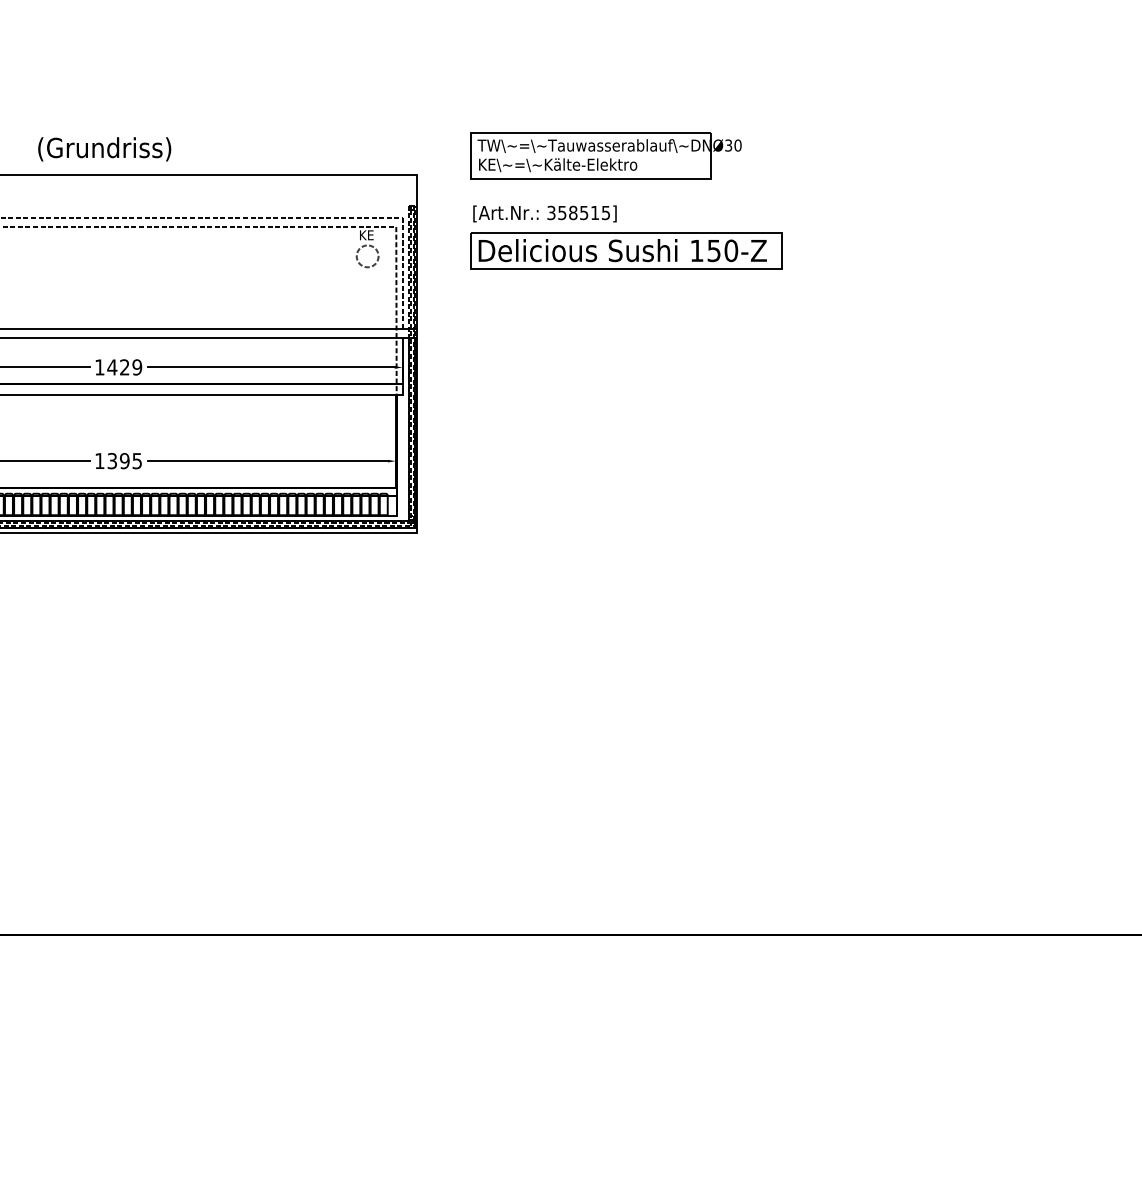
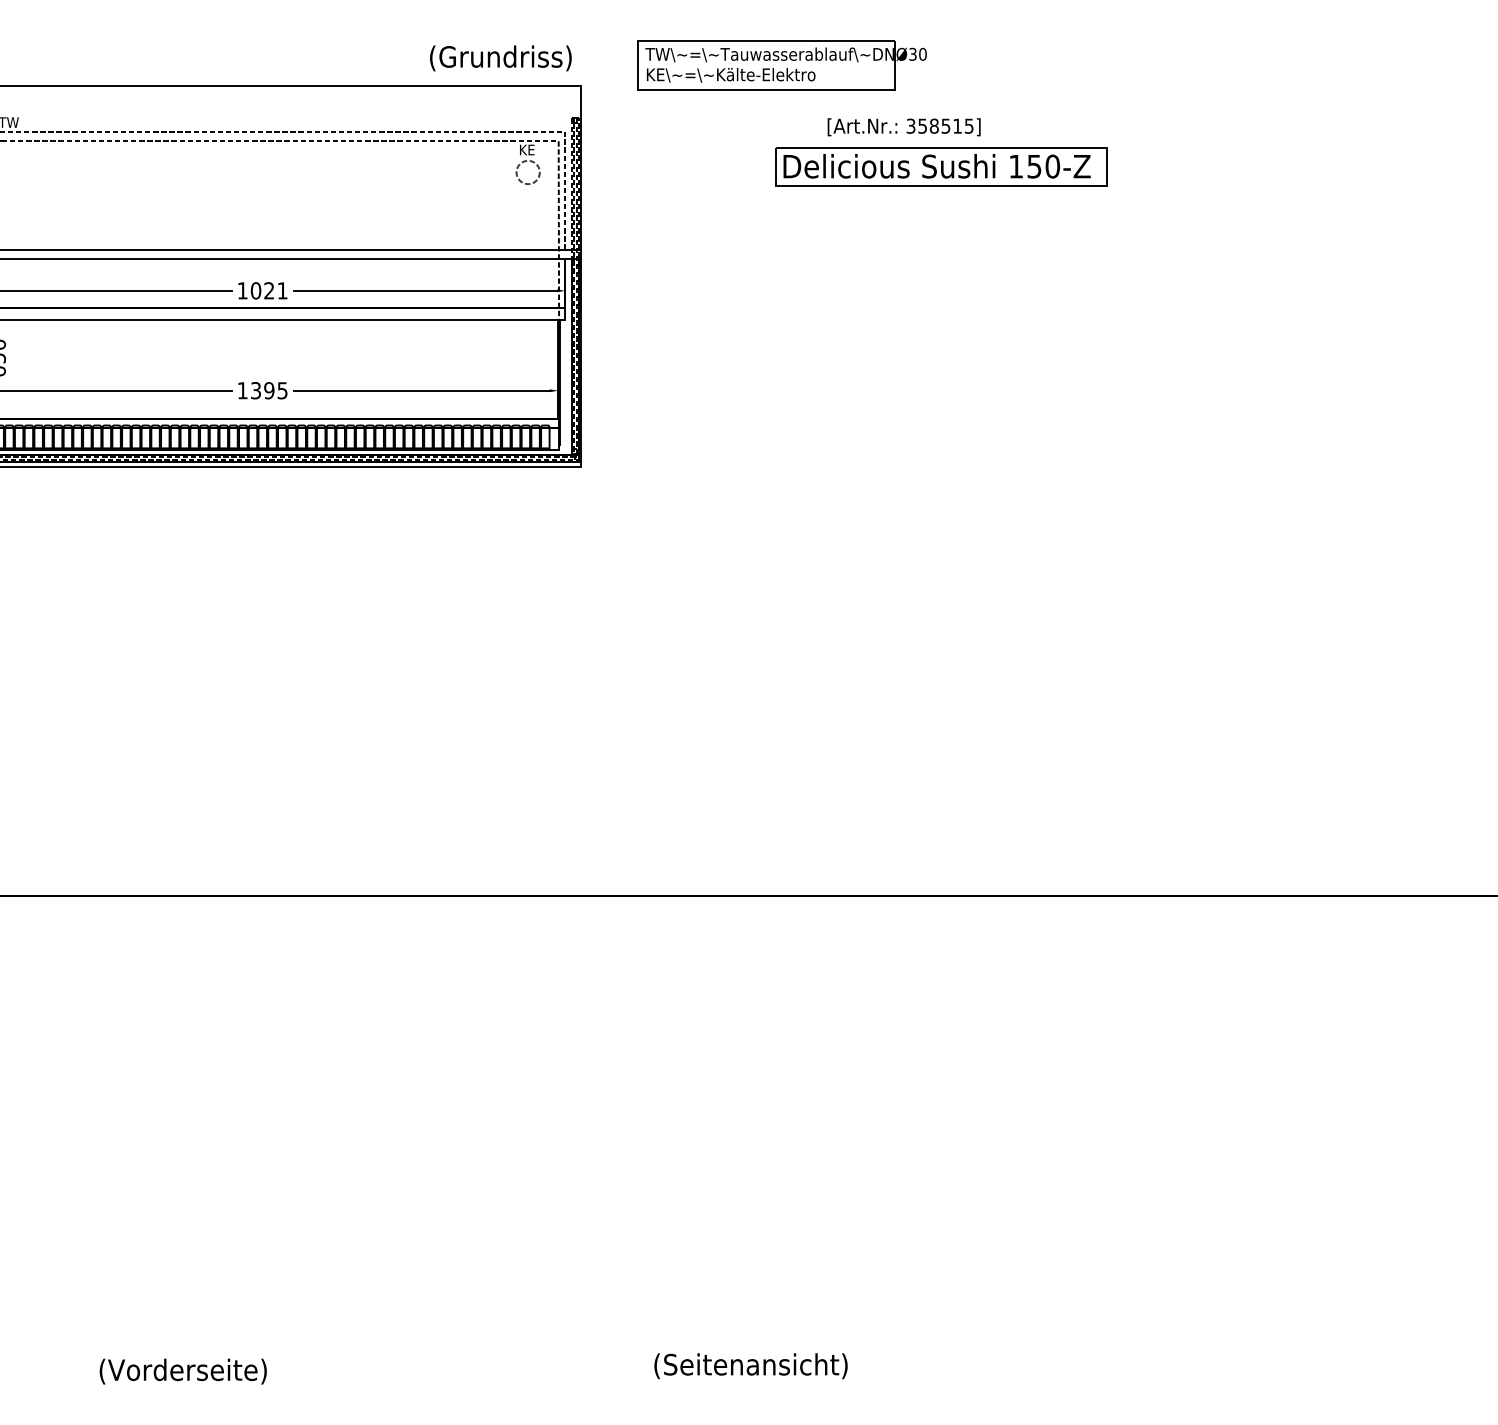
text: (104, 149) -> (500, 58), moved
text: (544, 214) -> (903, 127), moved
part: (626, 250) -> (941, 166), moved
text: (124, 367) -> (268, 290), 1429 -> 1021

